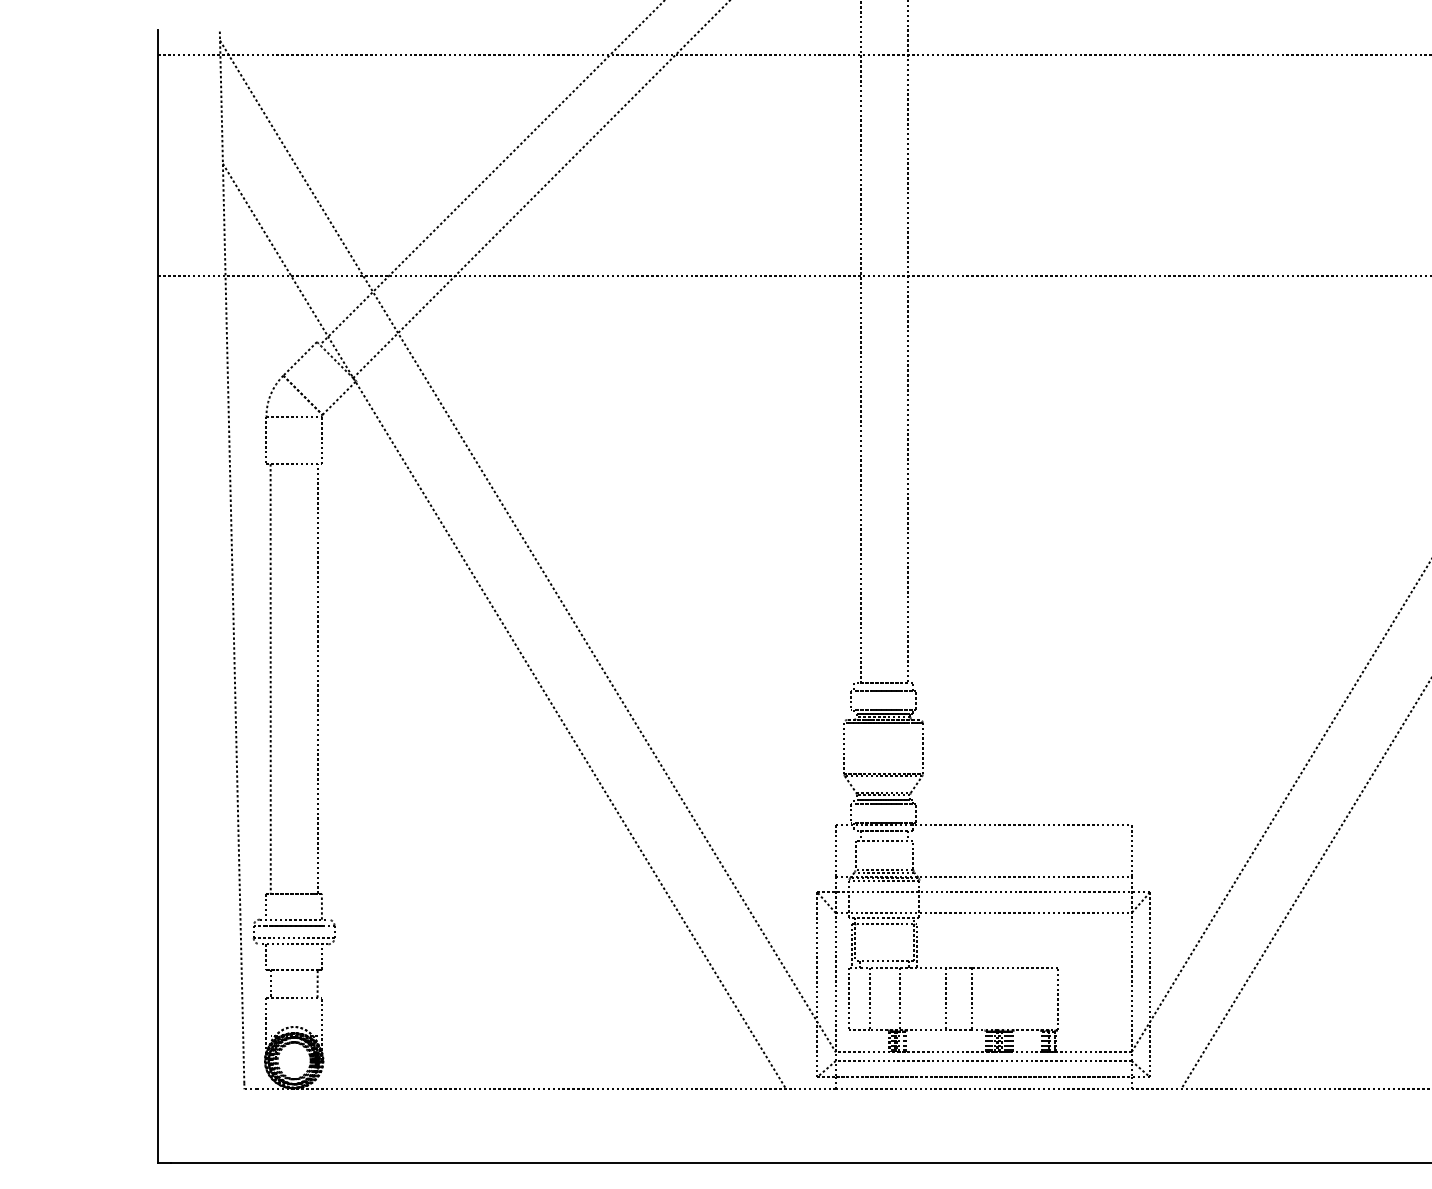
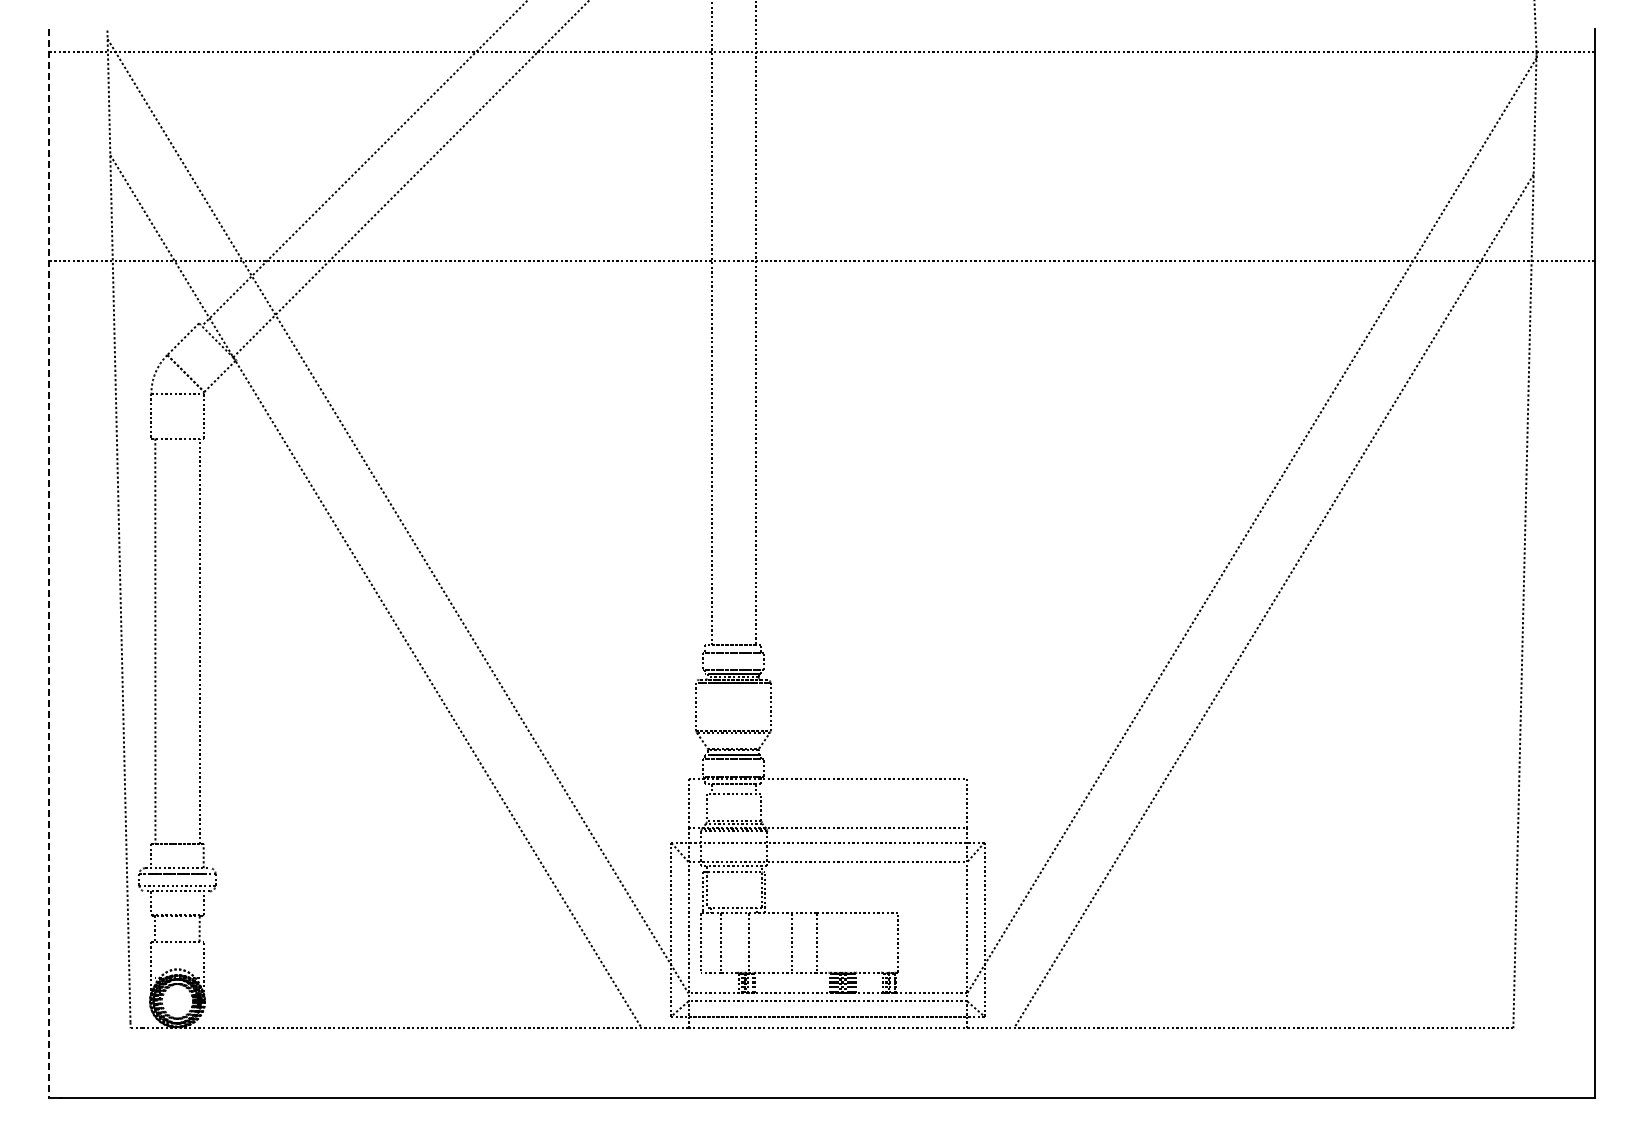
line: (158, 597) -> (49, 564), solid -> dashed

